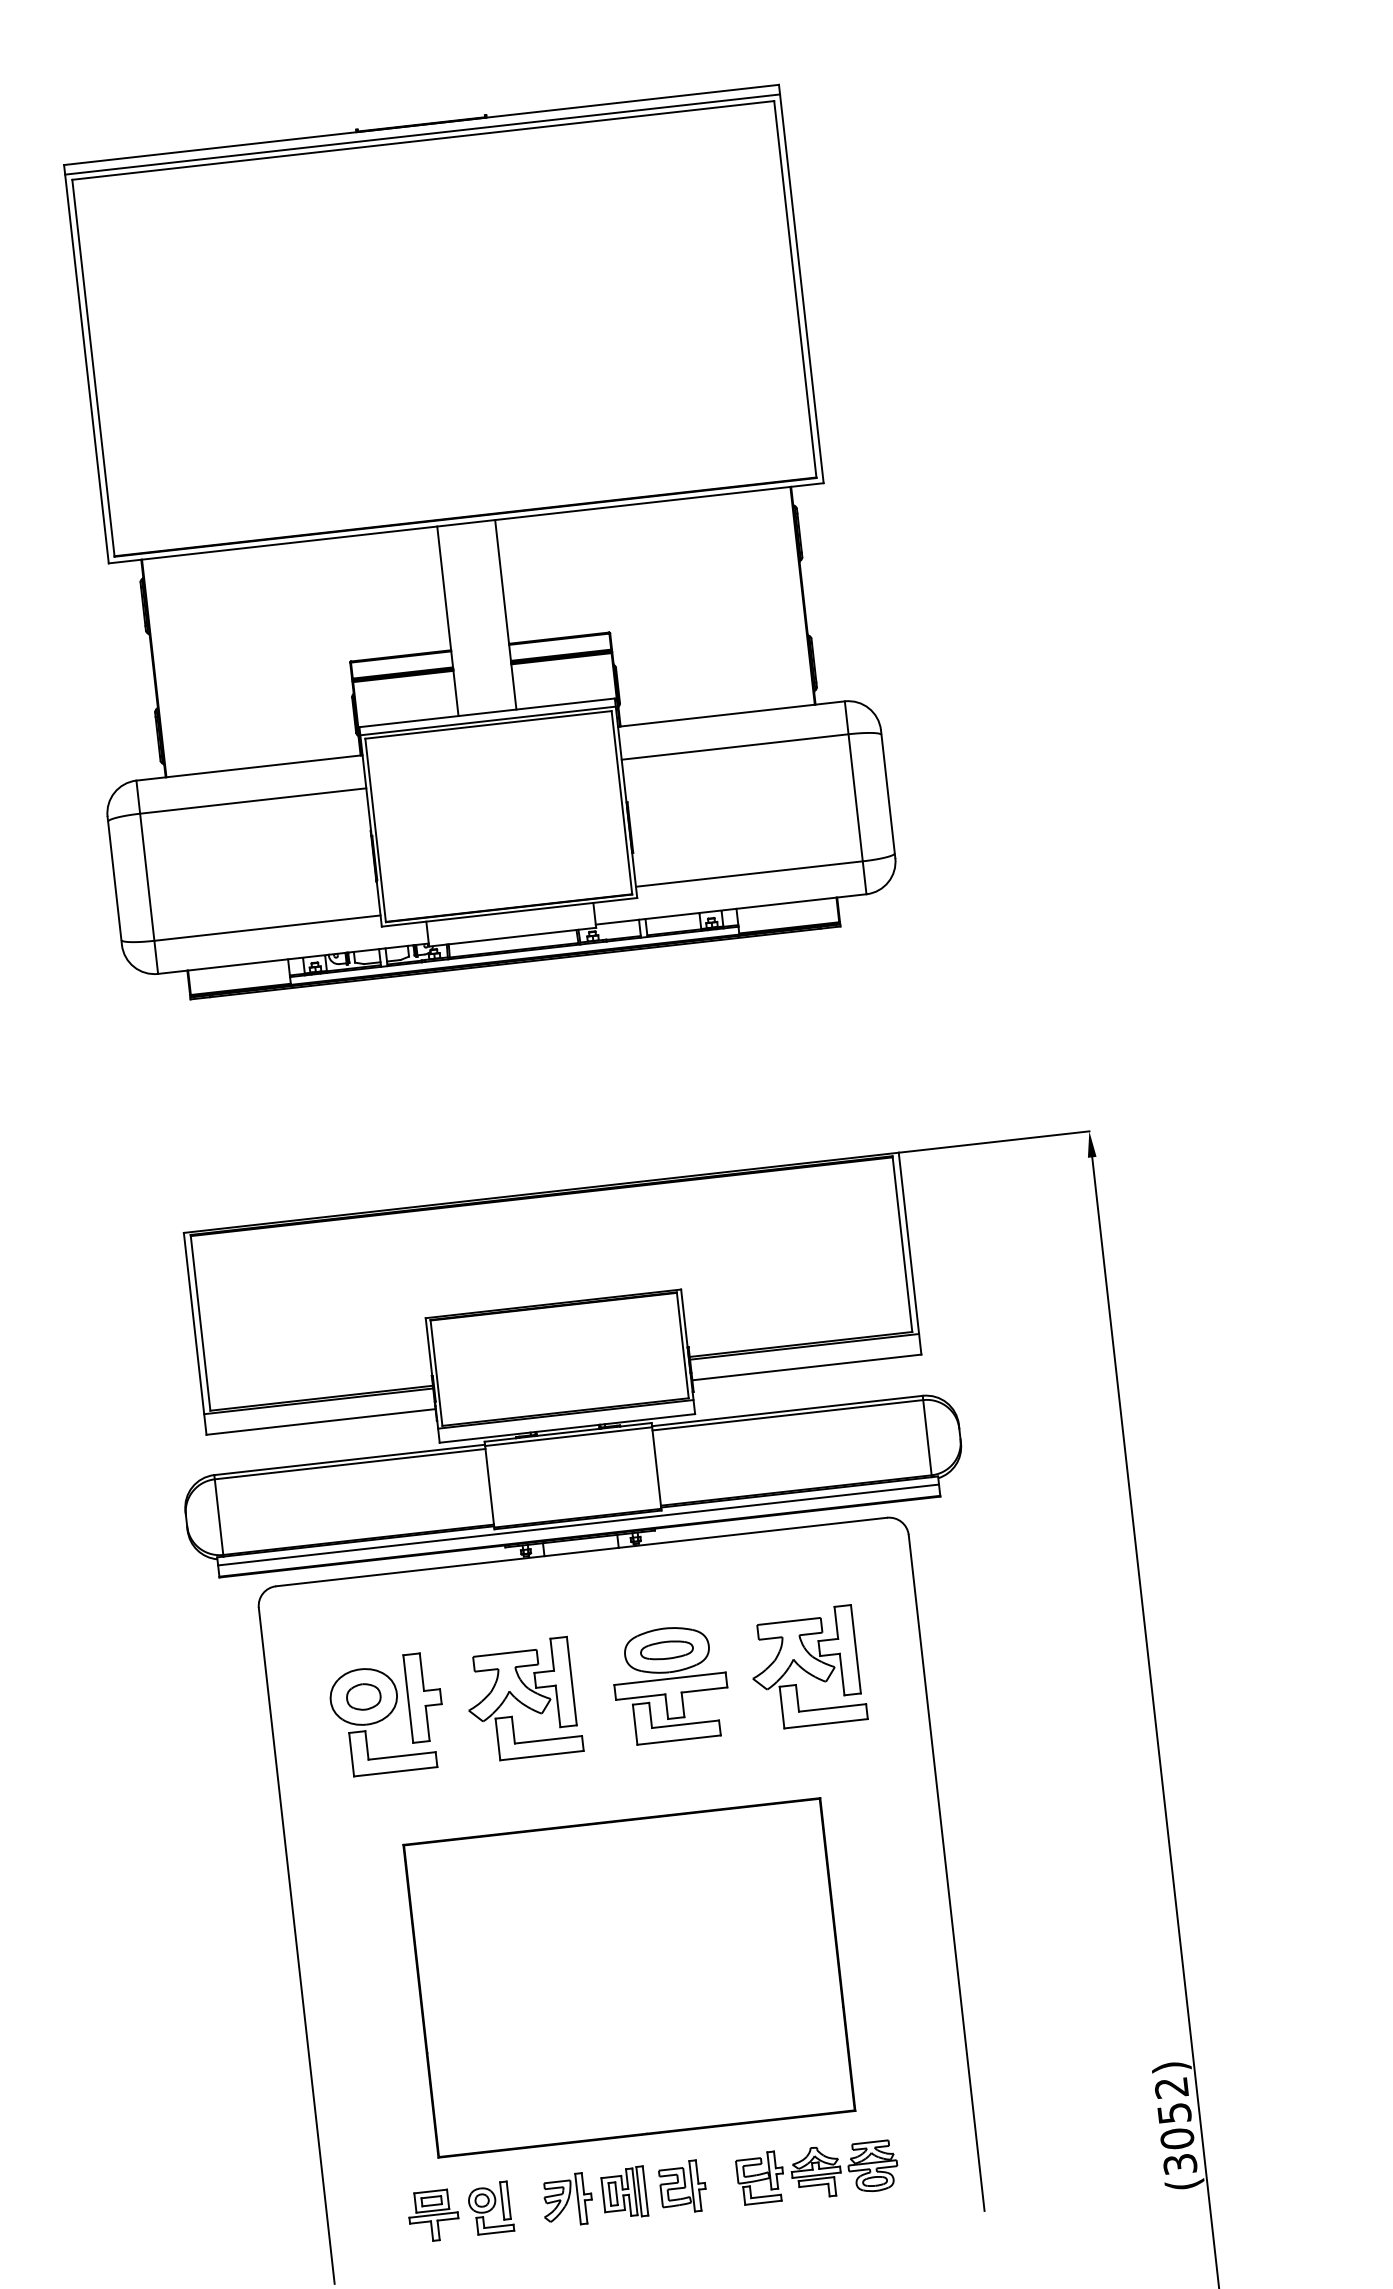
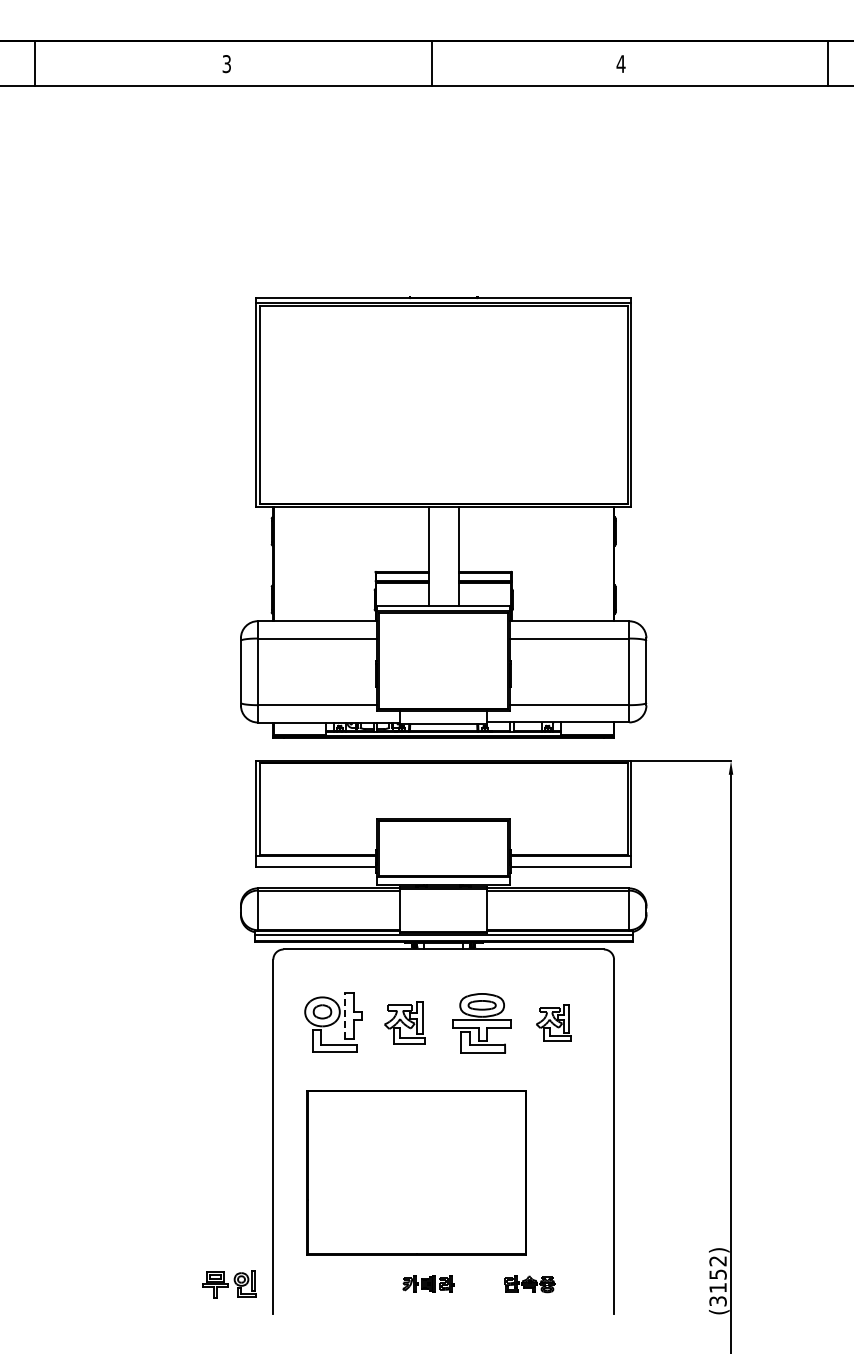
part: (468, 543) -> (443, 517), moved
part: (806, 1667) -> (553, 1022), size x0.6
line: (408, 1698) -> (345, 1015), solid -> dashed
part: (522, 1699) -> (404, 1022), size x0.7
part: (628, 1977) -> (416, 1172), moved
text: (1176, 2138) -> (717, 1287), (3052) -> (3152)
part: (816, 2172) -> (529, 1284), size x0.6
part: (624, 2194) -> (428, 1284), size x0.6
part: (460, 2212) -> (229, 1284), moved

